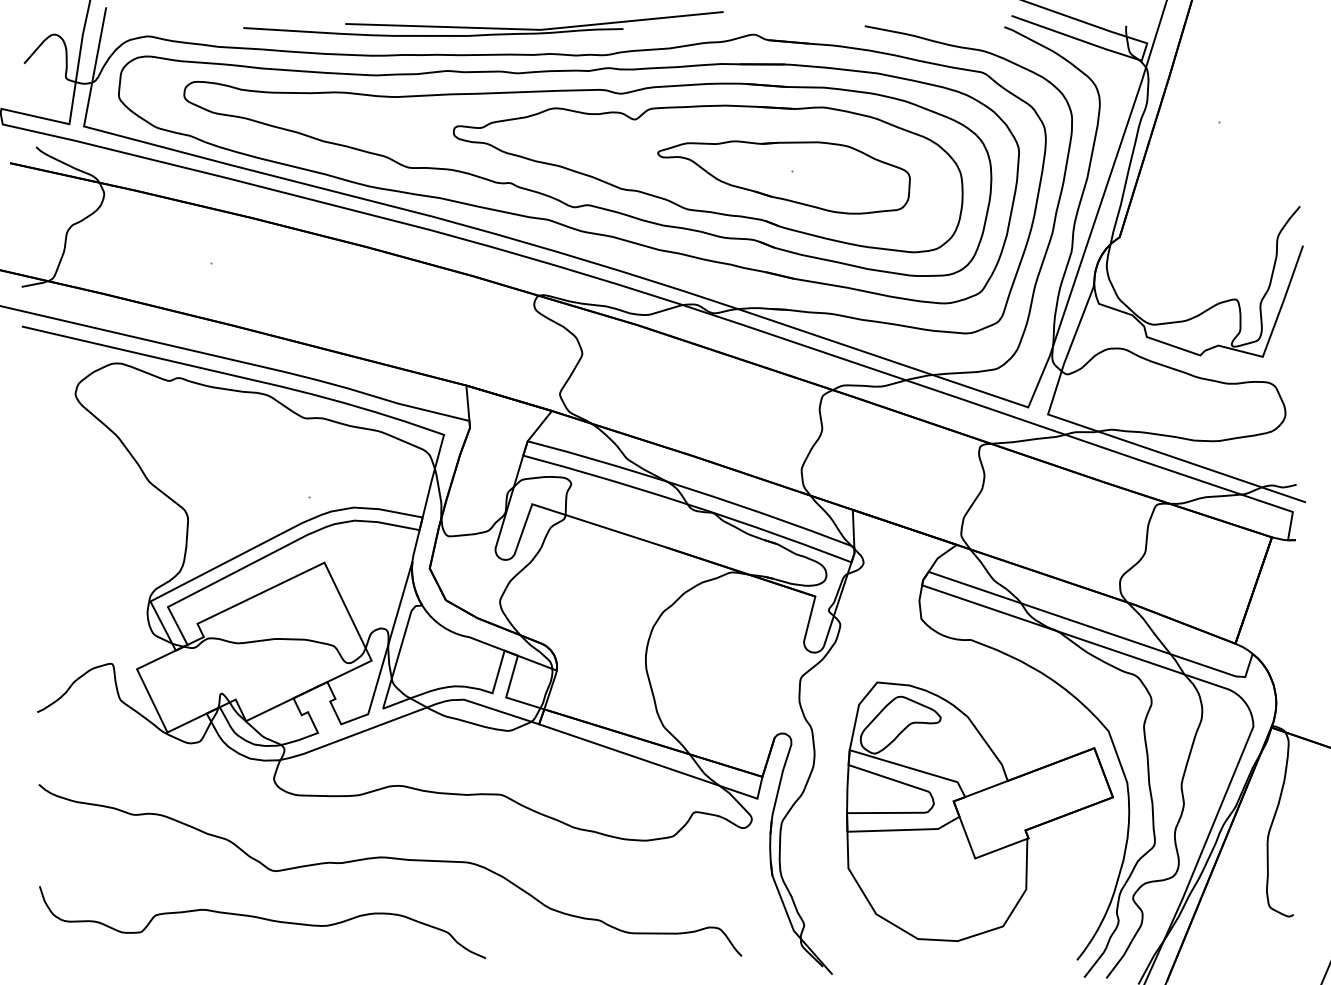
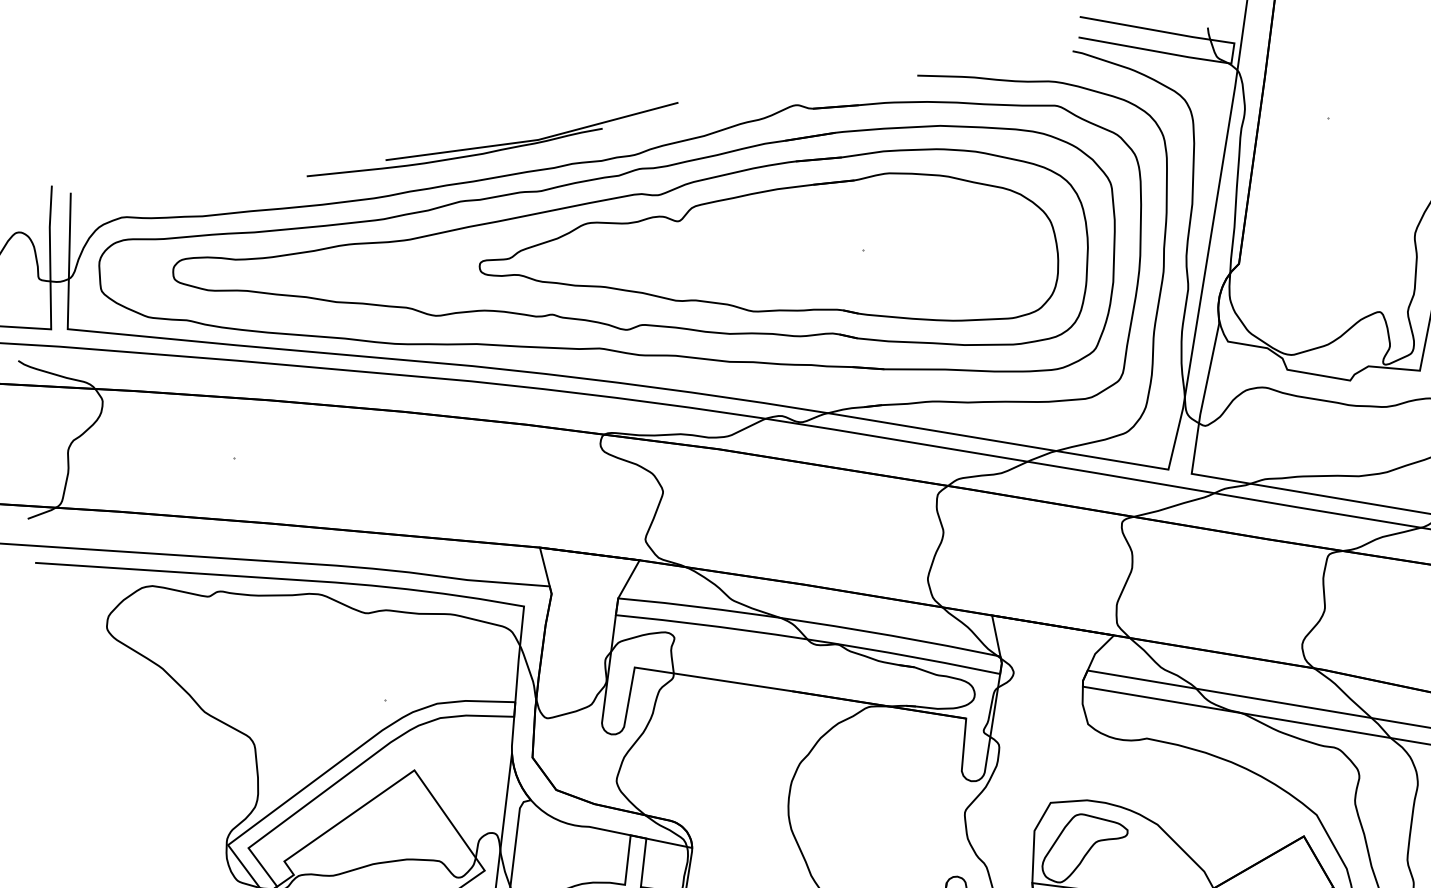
part: (483, 23) -> (493, 142), size x0.7
part: (783, 177) -> (854, 258), removed

